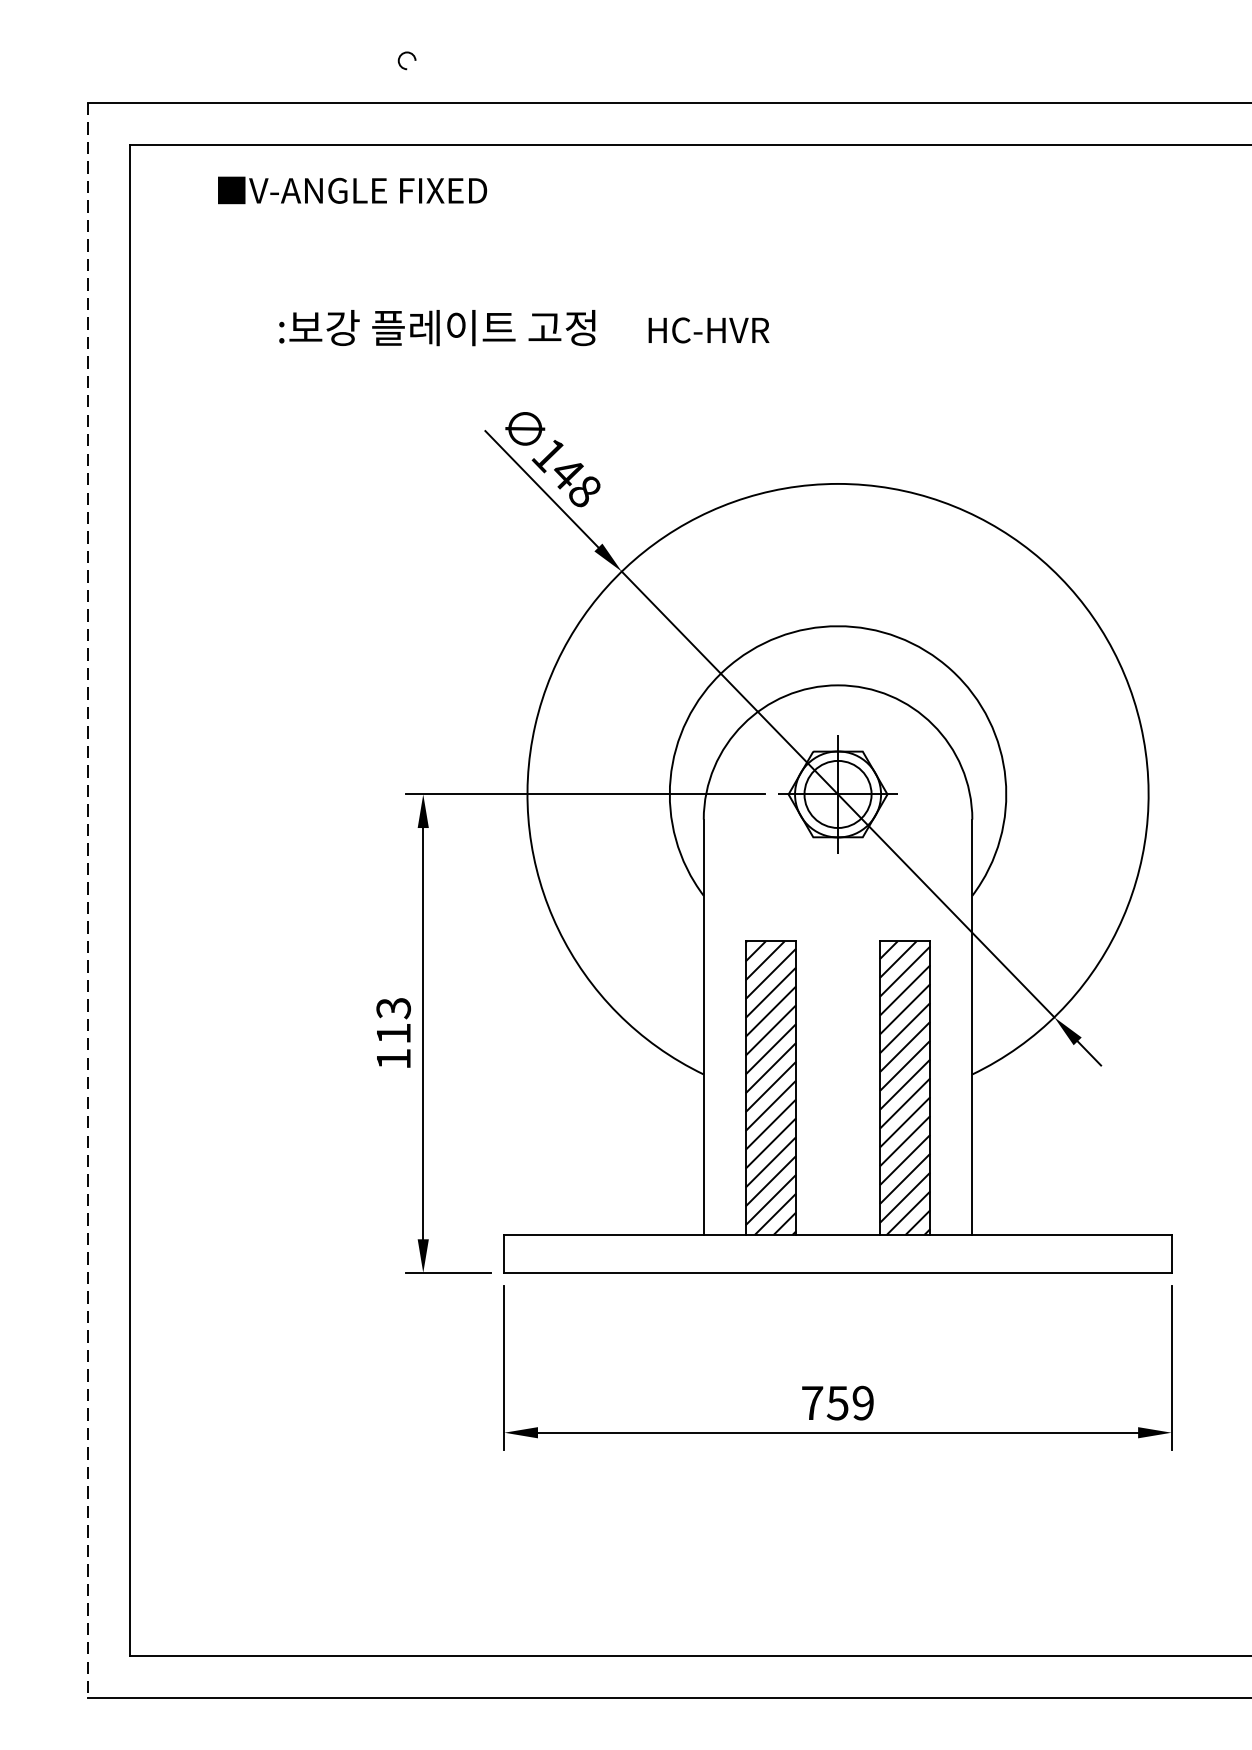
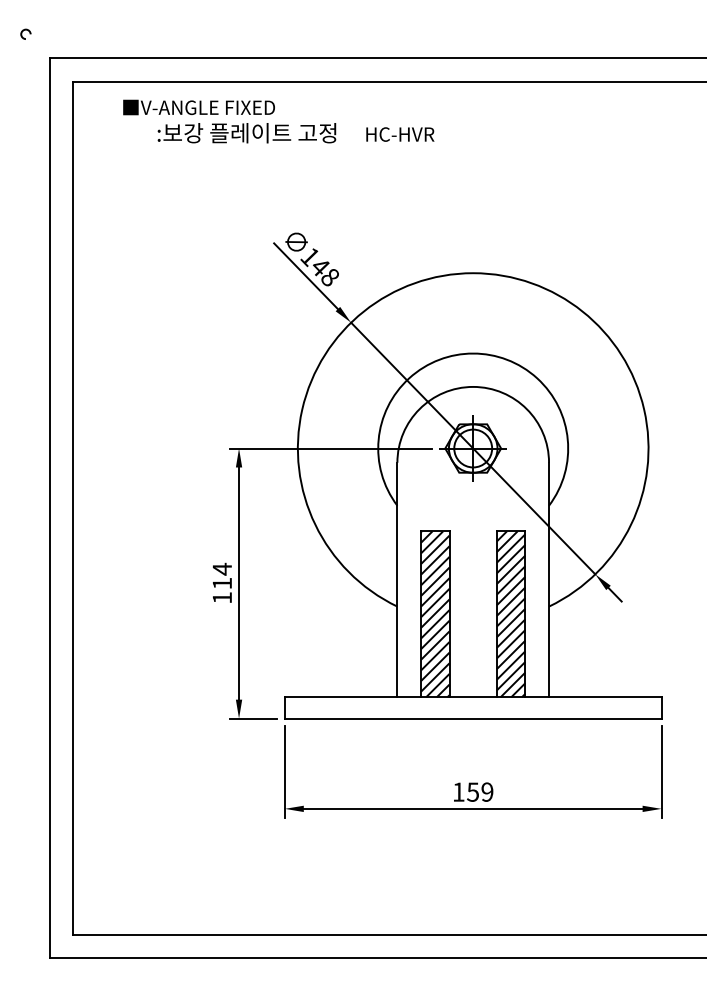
arc: (402, 55) -> (23, 31), moved
text: (523, 328) -> (295, 133), moved
line: (87, 900) -> (49, 508), dashed -> solid
text: (393, 1006) -> (222, 568), 113 -> 114
text: (811, 1401) -> (458, 791), 759 -> 159

